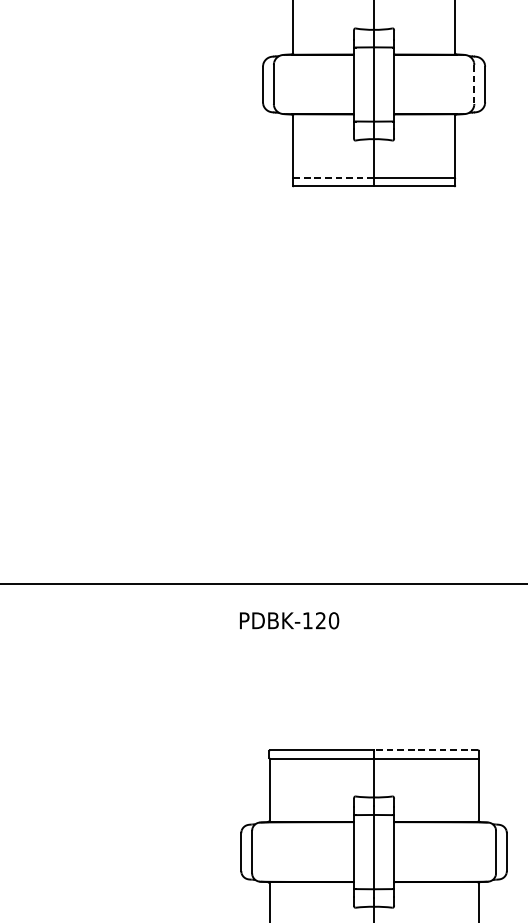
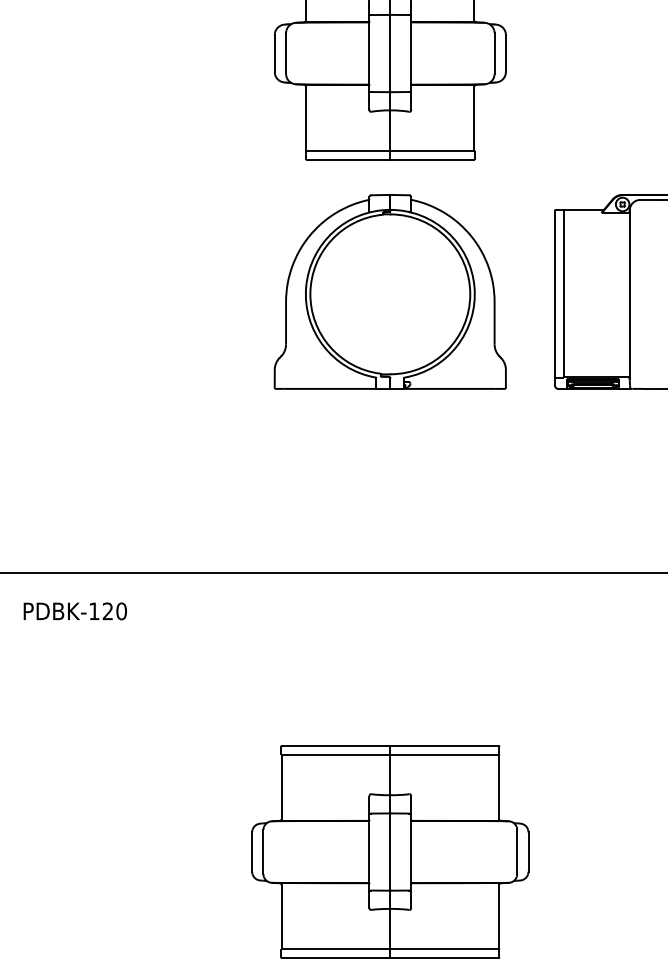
line: (474, 85) -> (494, 54), dashed -> solid
line: (333, 177) -> (348, 150), dashed -> solid
part: (373, 313) -> (389, 291), added
text: (288, 620) -> (74, 611), moved
line: (425, 750) -> (443, 746), dashed -> solid

